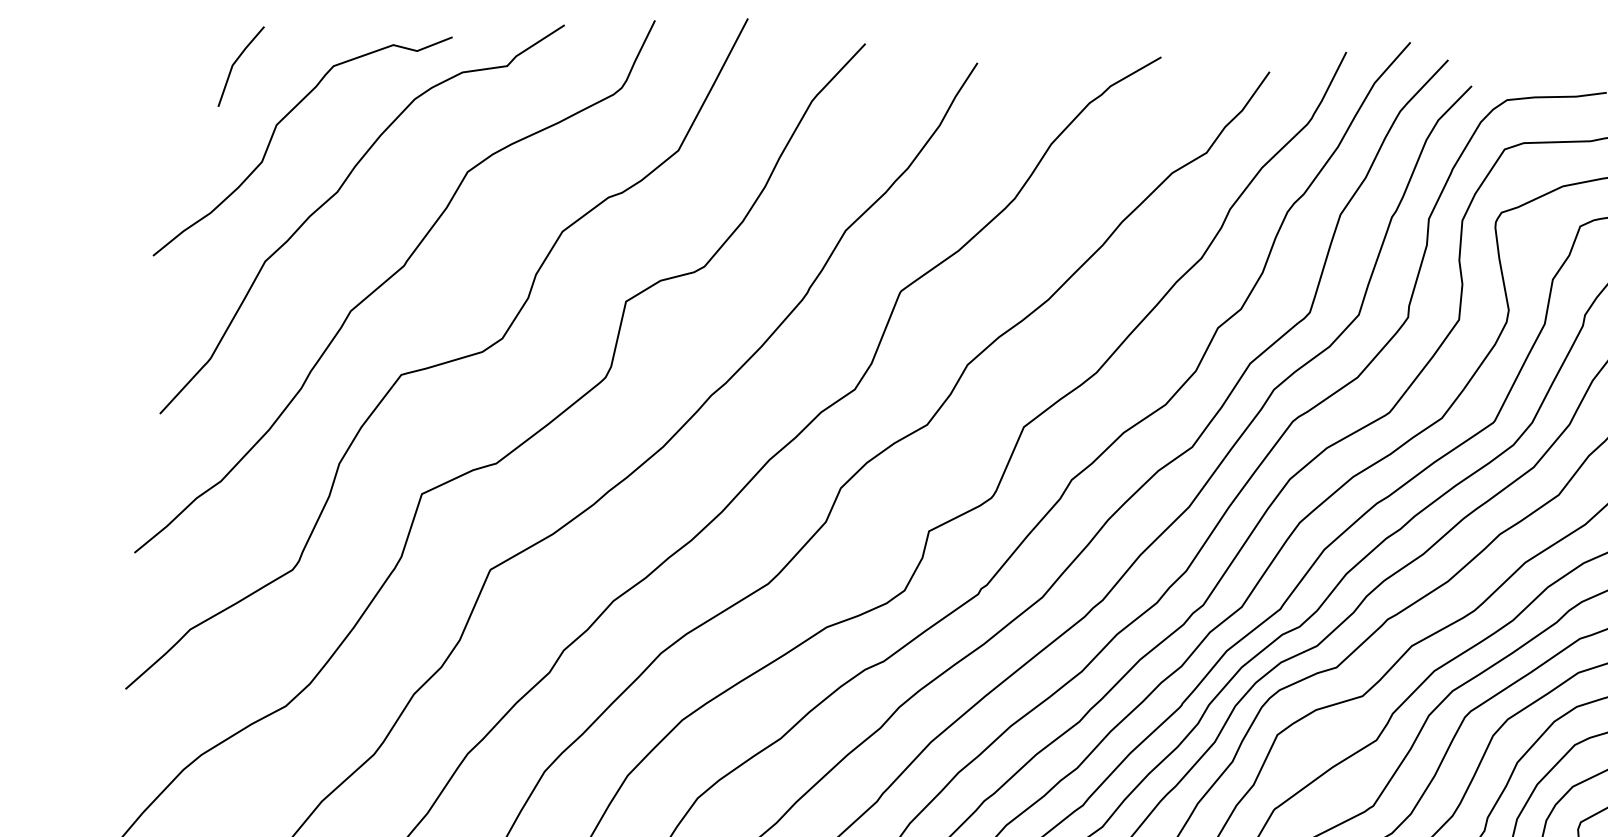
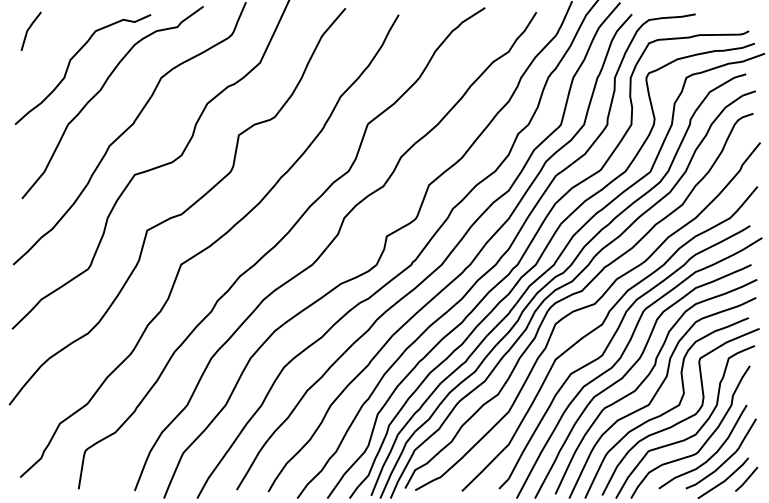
line: (237, 62) -> (29, 29), moved

